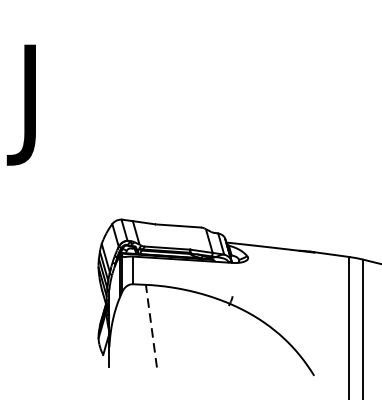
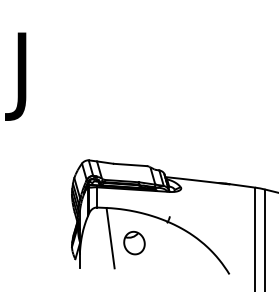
line: (151, 325) -> (110, 237), dashed -> solid
part: (184, 332) -> (134, 242), added

